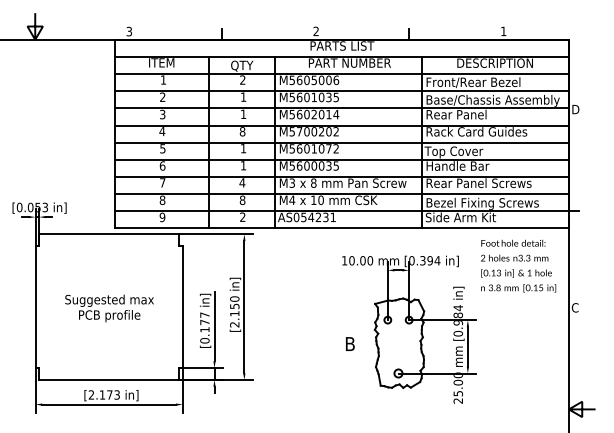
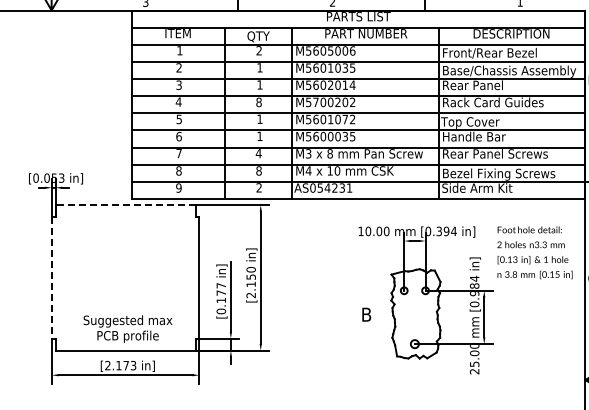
line: (108, 234) -> (124, 205), solid -> dashed
text: (518, 265) -> (534, 252), moved
line: (35, 307) -> (51, 278), solid -> dashed
text: (109, 308) -> (127, 329), moved

